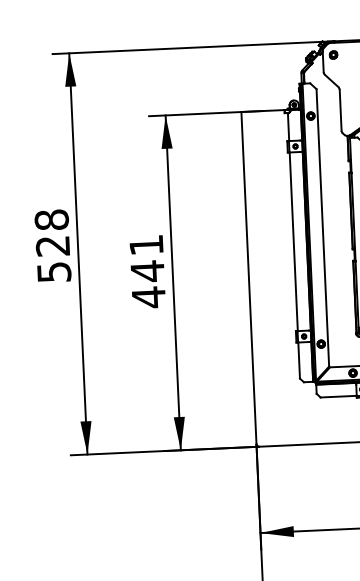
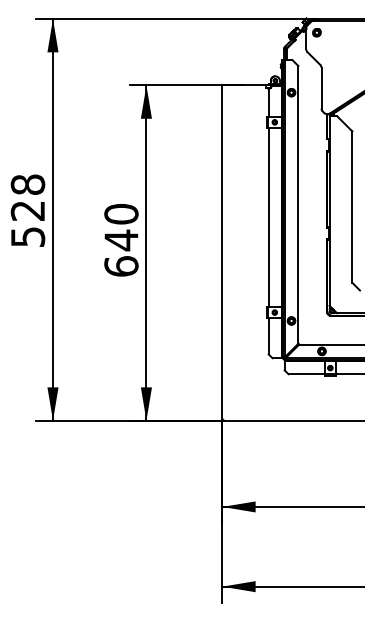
text: (147, 271) -> (121, 240), 441 -> 640

